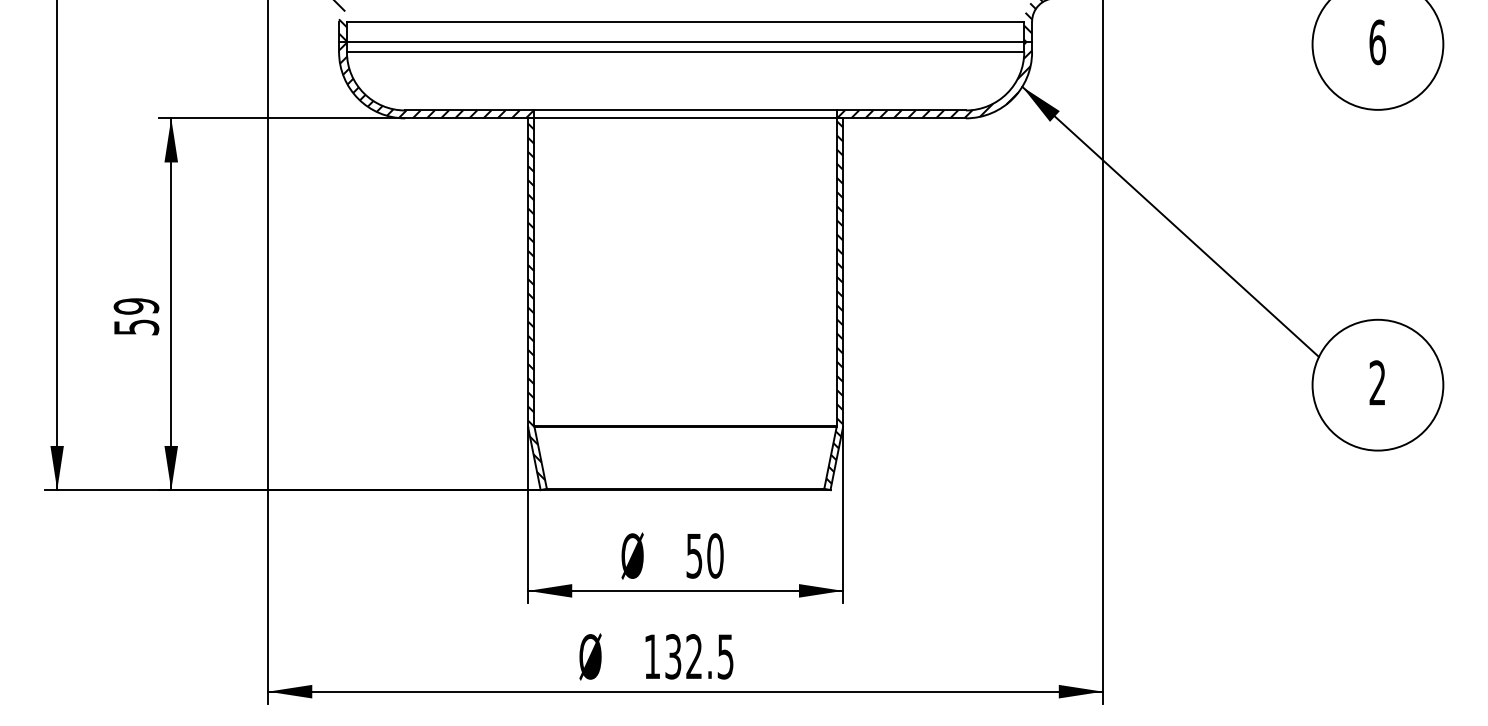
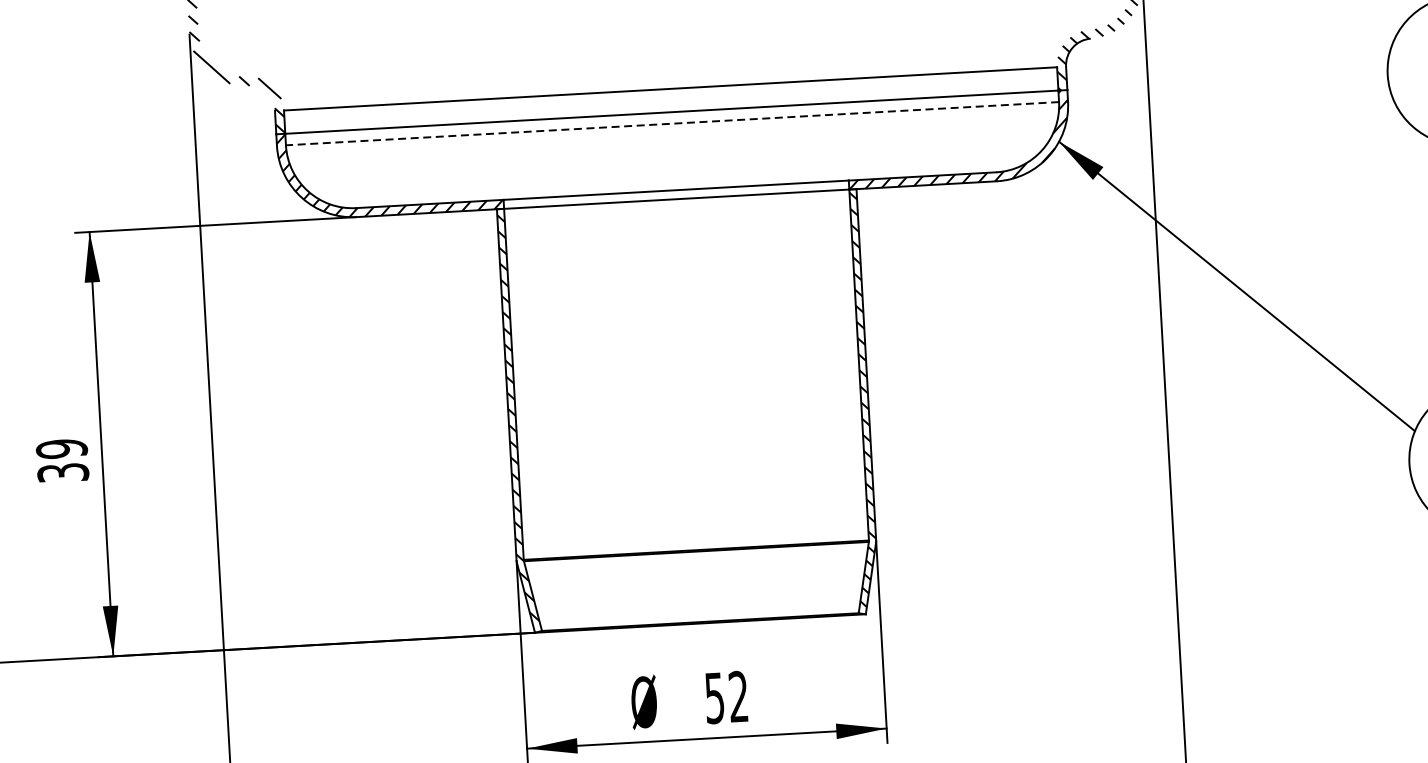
line: (685, 52) -> (672, 124), solid -> dashed
text: (135, 326) -> (62, 471), 59 -> 39
text: (715, 555) -> (738, 696), 50 -> 52

